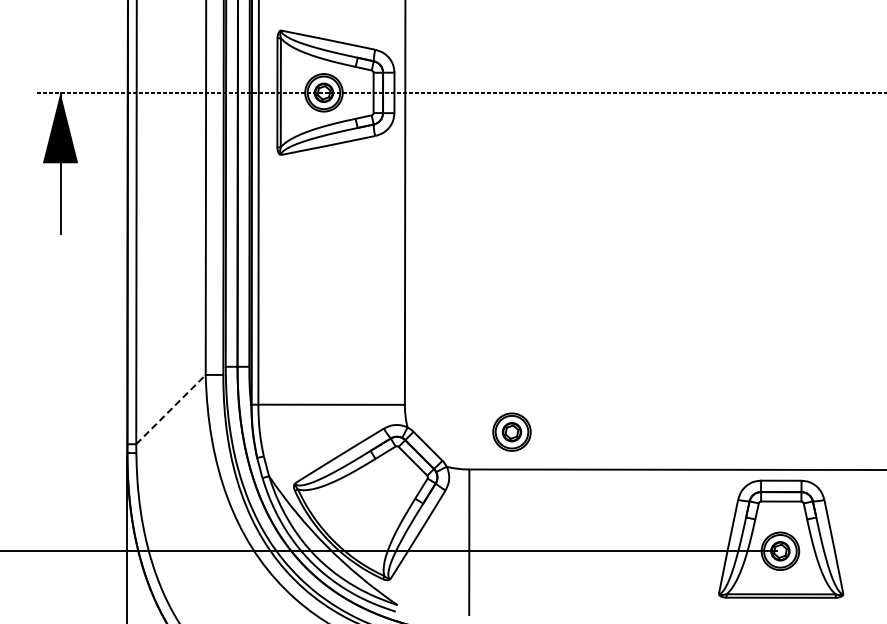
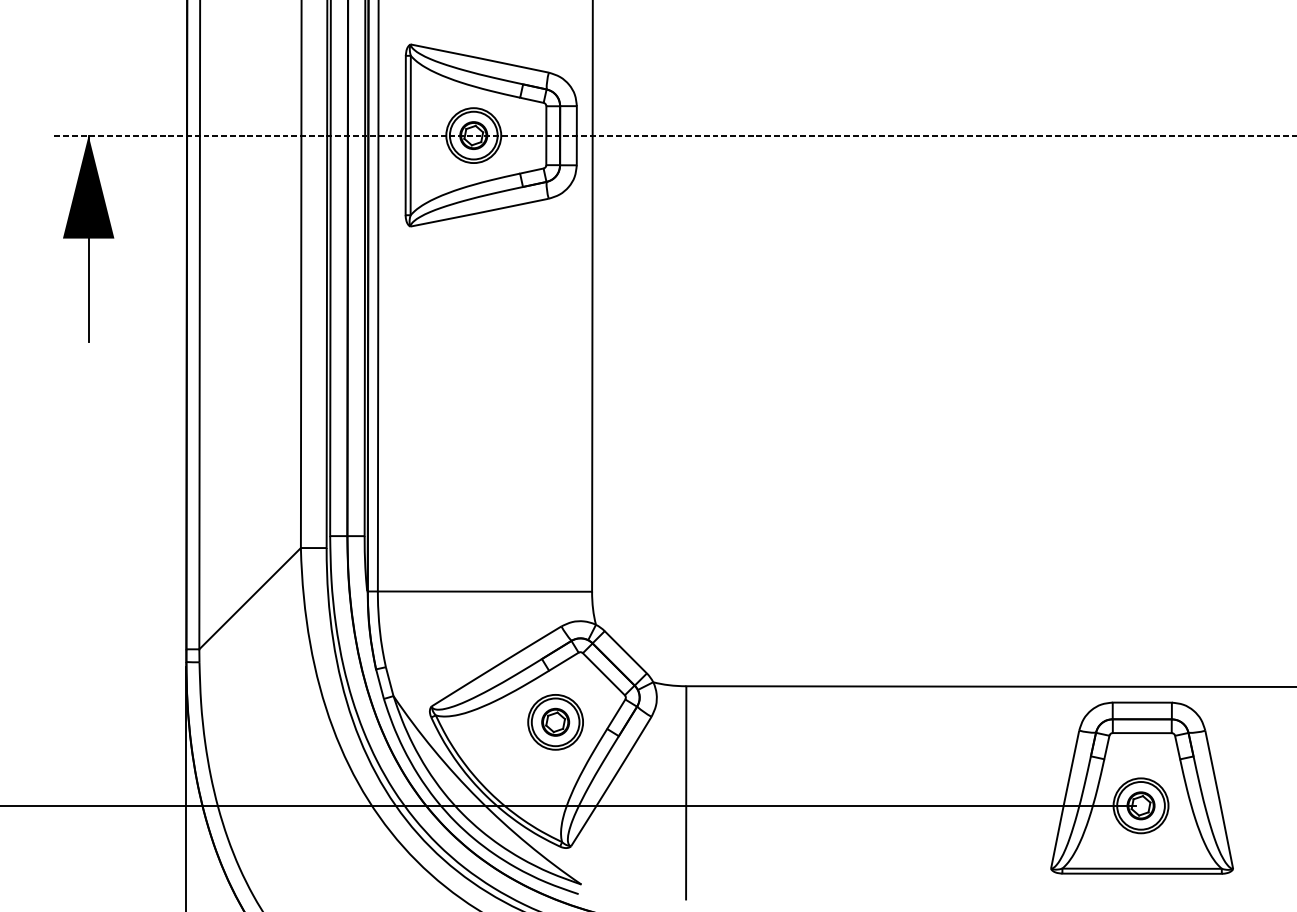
line: (171, 409) -> (250, 598), dashed -> solid
part: (511, 431) -> (554, 721), moved

